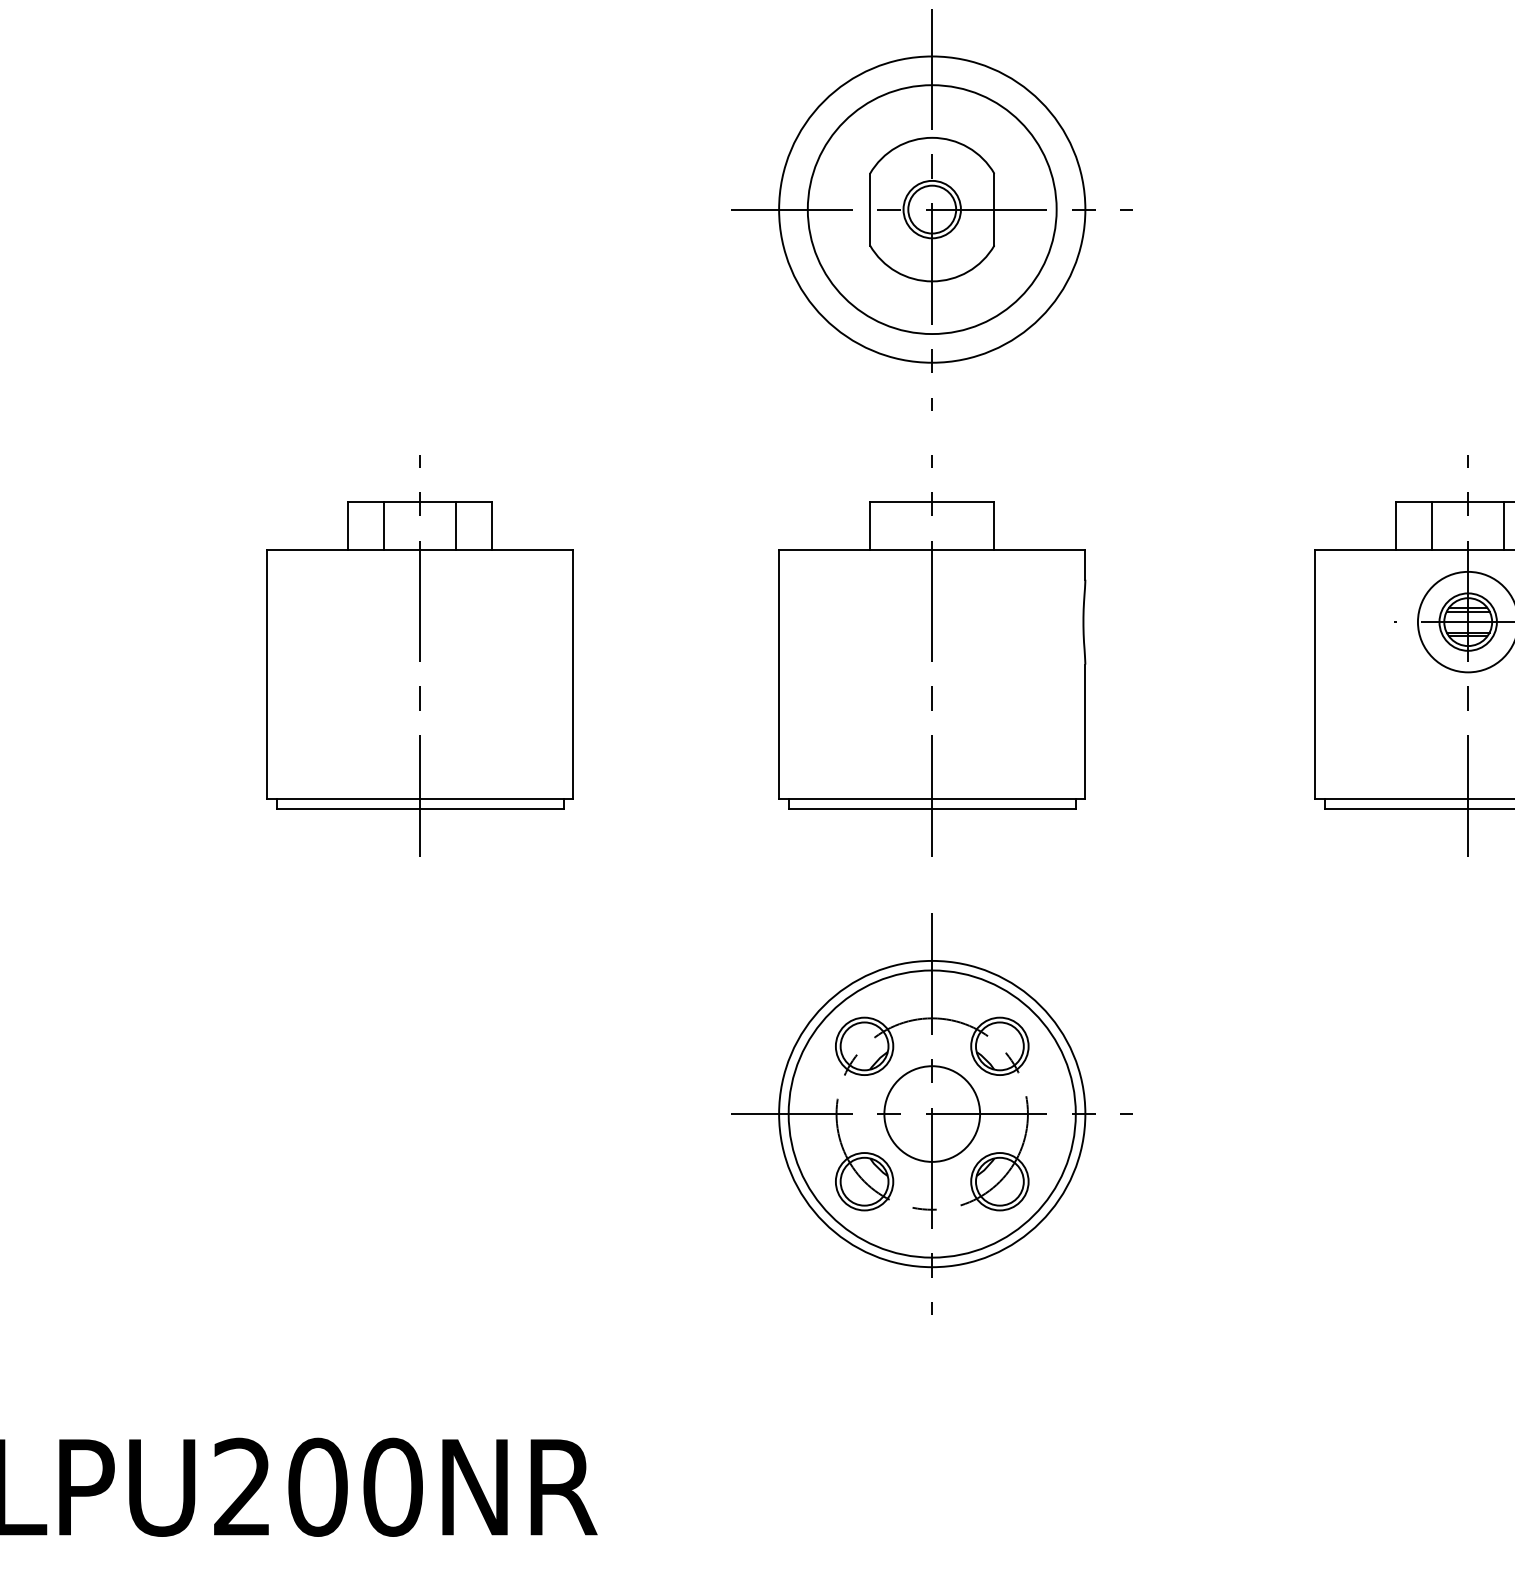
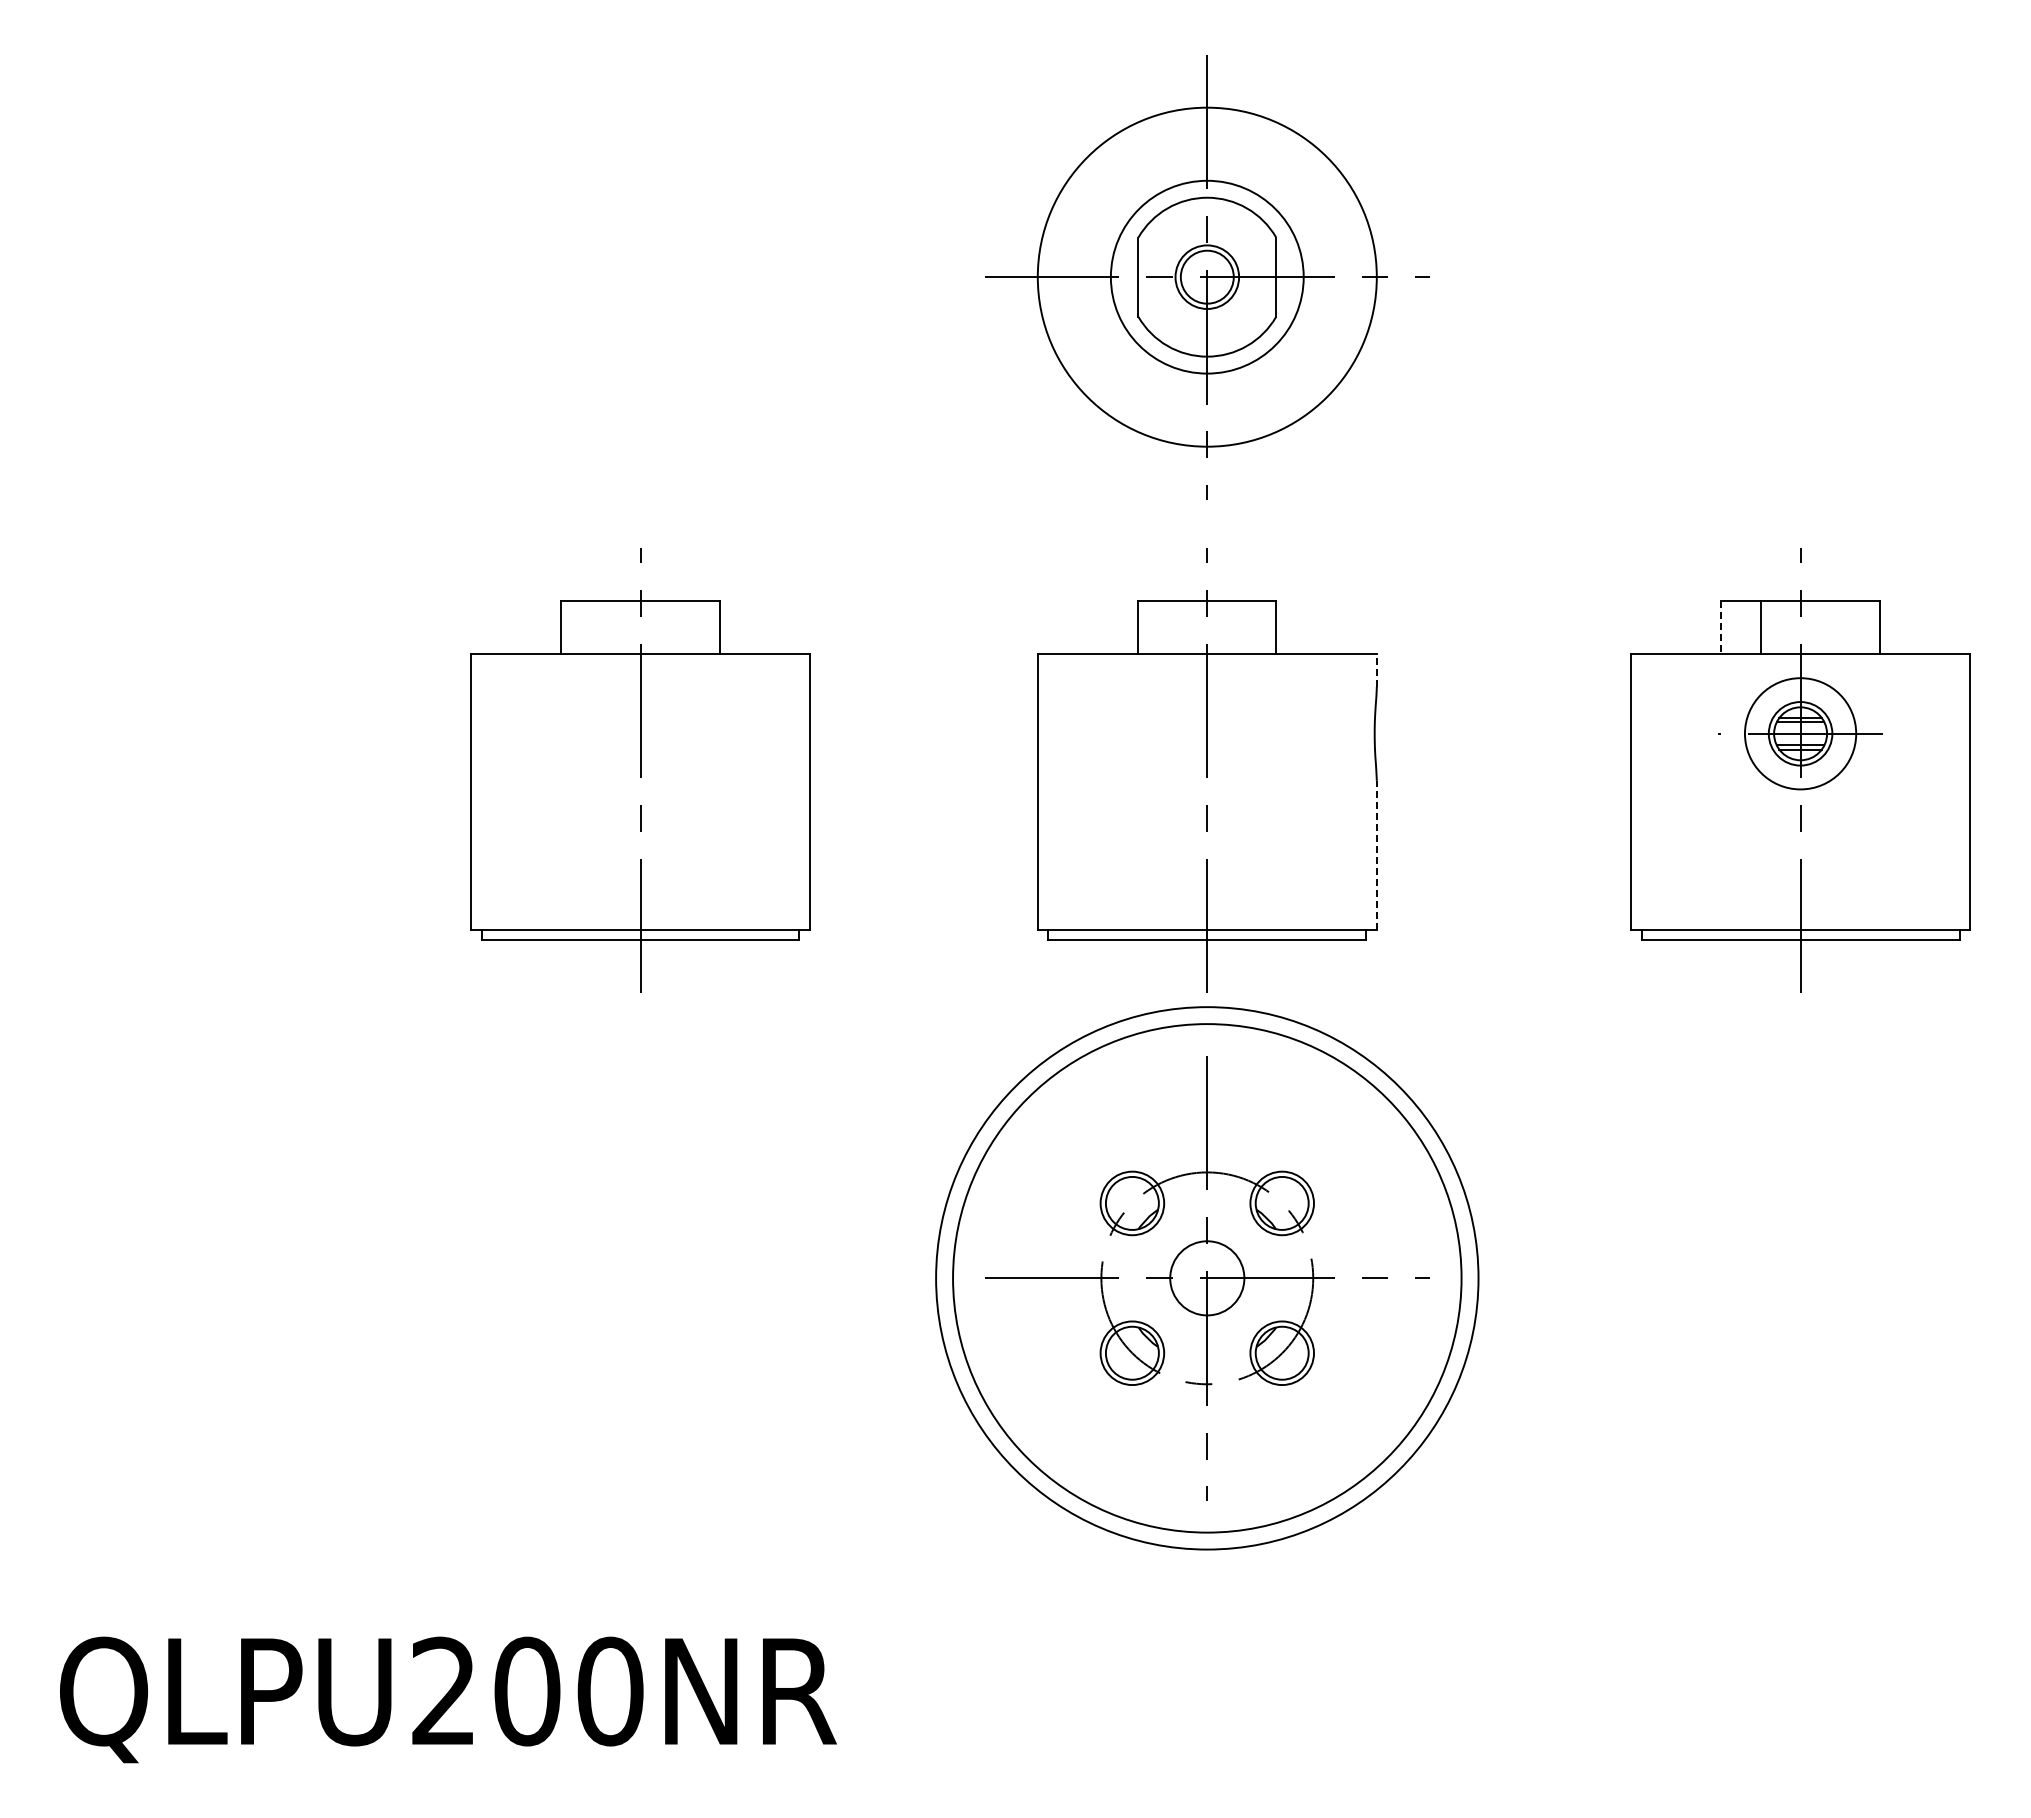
circle: (932, 208) -> (1207, 276), size x0.7
line: (384, 526) -> (600, 627), removed
line: (456, 526) -> (680, 627), removed
line: (1396, 526) -> (1721, 628), solid -> dashed
line: (1504, 526) -> (1840, 627), removed
line: (1085, 564) -> (1376, 670), solid -> dashed
line: (1085, 731) -> (1376, 854), solid -> dashed
circle: (931, 1113) -> (1206, 1277), size x1.6
circle: (932, 1114) -> (1207, 1278), size x0.7
circle: (932, 1114) -> (1207, 1278), size x1.6

